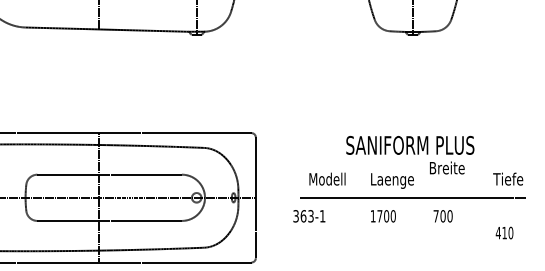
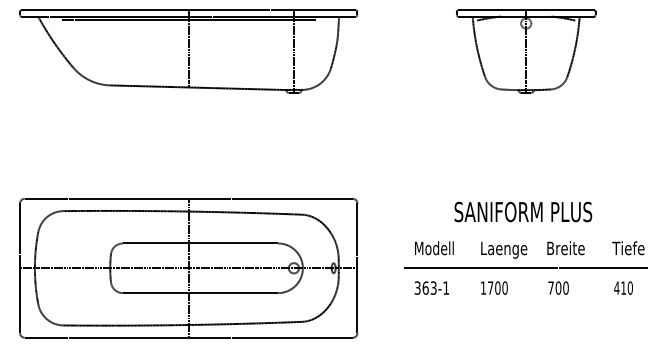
text: (446, 168) -> (565, 248), moved
text: (308, 215) -> (431, 287), moved
text: (504, 232) -> (623, 287), moved

